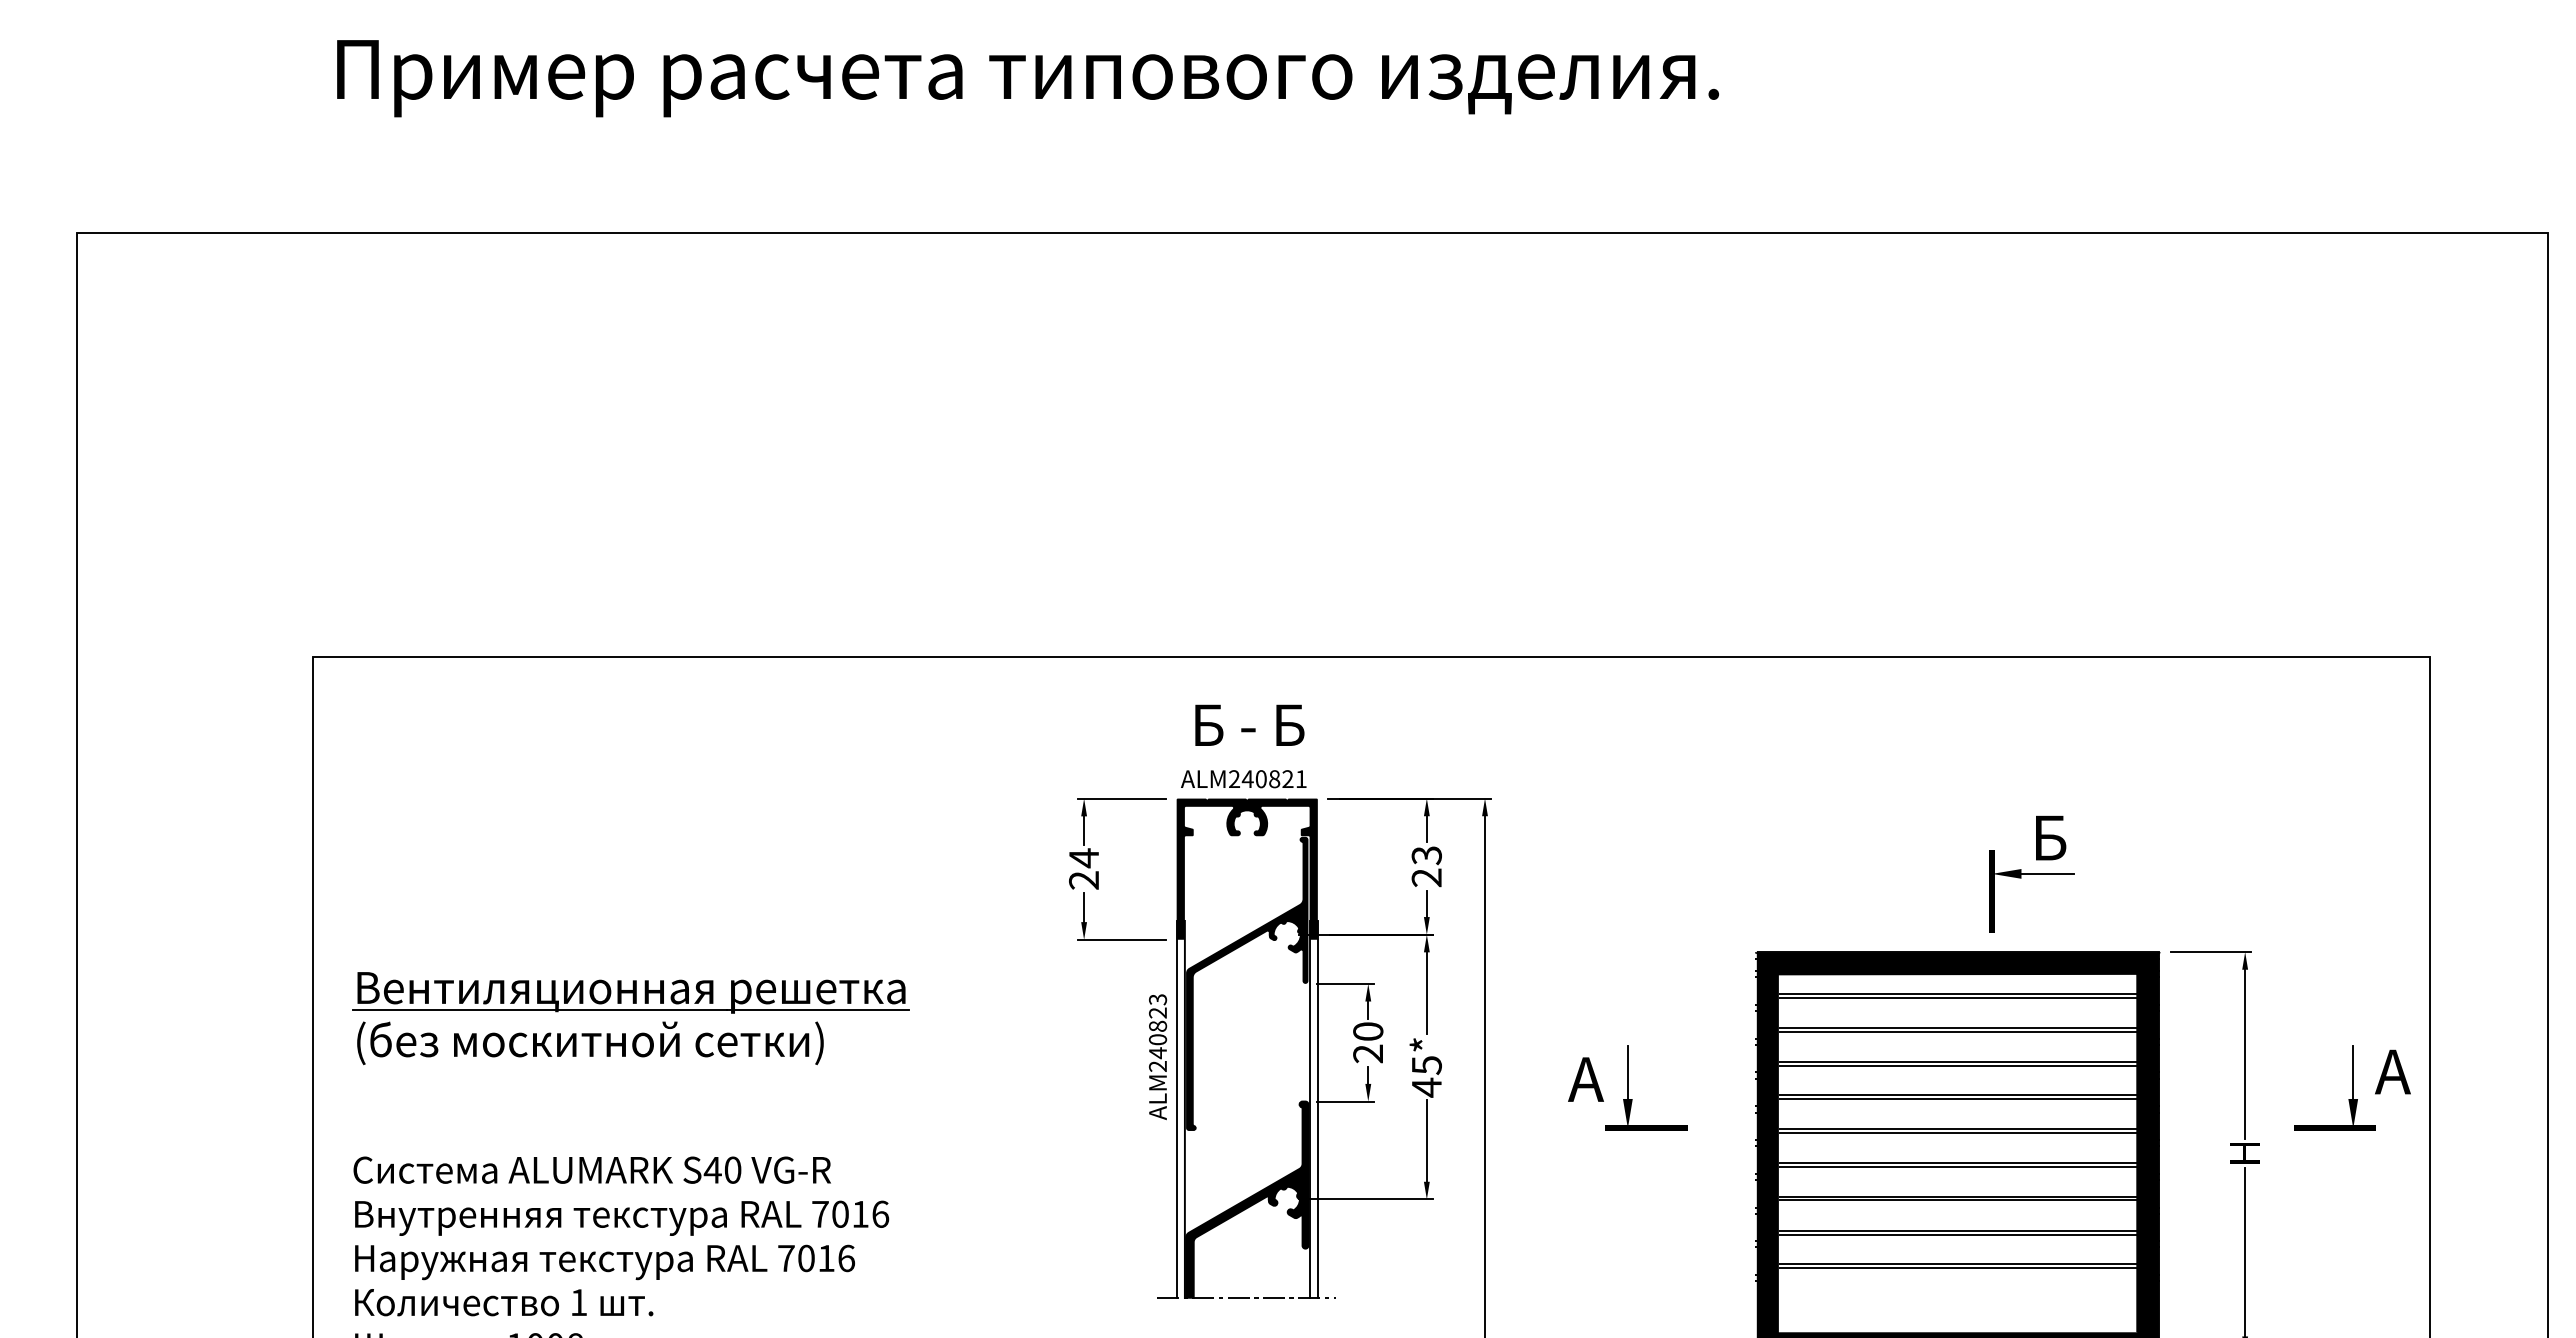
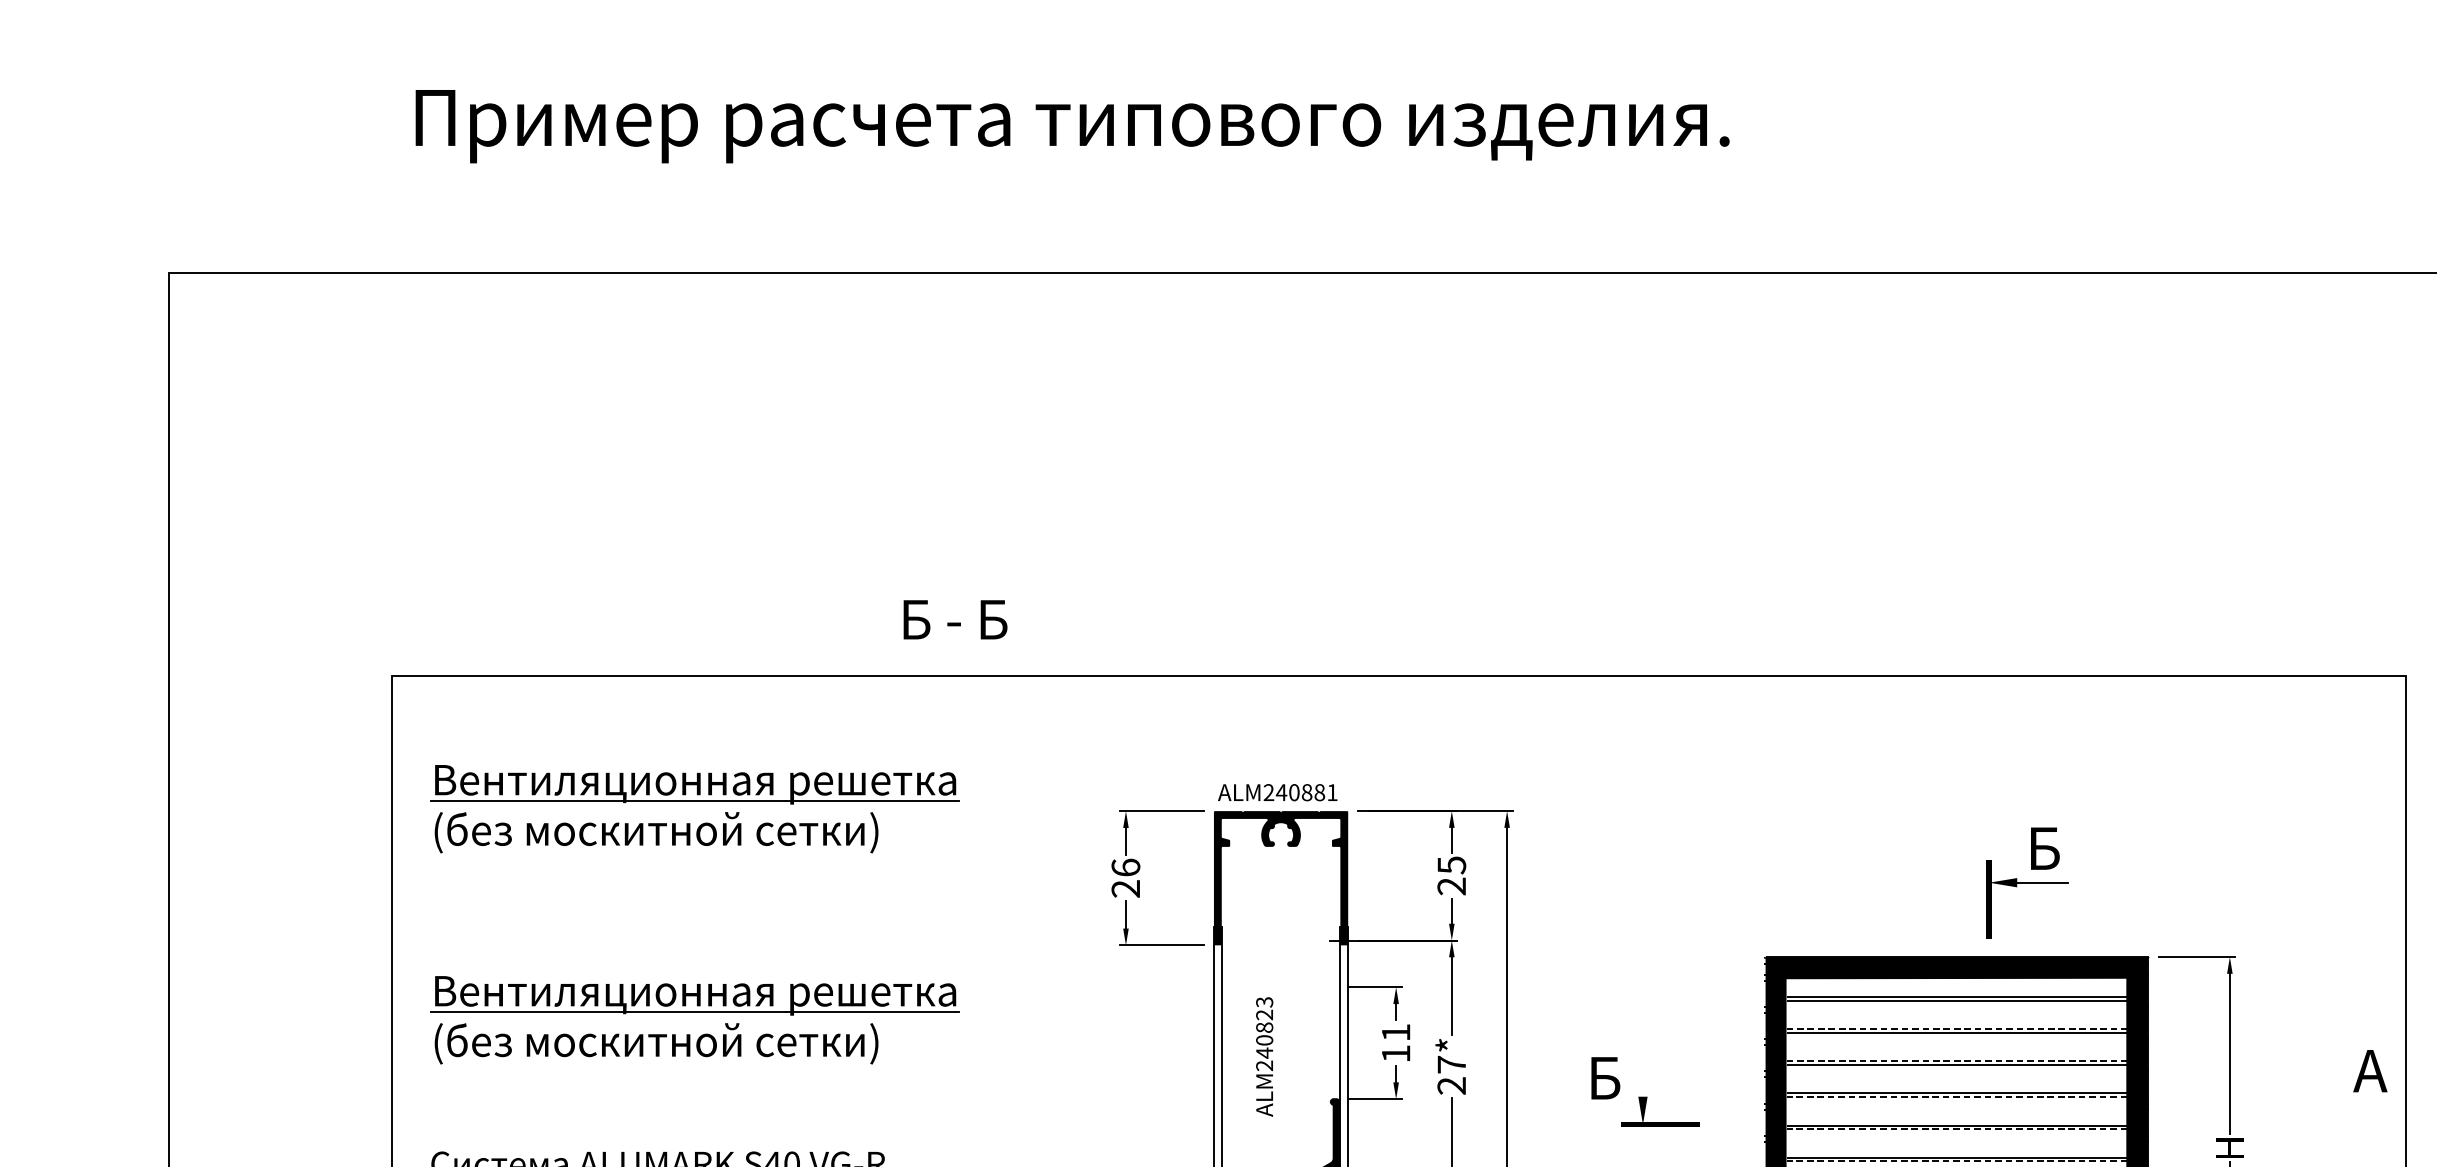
text: (1249, 724) -> (955, 618), moved
text: (1287, 779) -> (1319, 792), ALM240821 -> ALM240881
part: (630, 788) -> (694, 801), added
text: (1426, 855) -> (1451, 865), 23 -> 25
text: (1084, 858) -> (1126, 868), 24 -> 26
fill: (1247, 983) -> (1281, 986), removed
line: (1958, 1027) -> (1957, 1028), solid -> dashed
text: (1368, 1042) -> (1396, 1043), 20 -> 11
text: (1158, 1057) -> (1265, 1057), moved
line: (1958, 1061) -> (1957, 1061), solid -> dashed
line: (1627, 1072) -> (1642, 1071), removed
text: (1426, 1076) -> (1451, 1075), 45* -> 27*
text: (1585, 1079) -> (1602, 1078), А -> Б
part: (2352, 1087) -> (2331, 1085), removed
line: (1957, 1099) -> (1956, 1097), solid -> dashed
line: (1957, 1133) -> (1956, 1129), solid -> dashed
line: (1957, 1167) -> (1956, 1161), solid -> dashed

